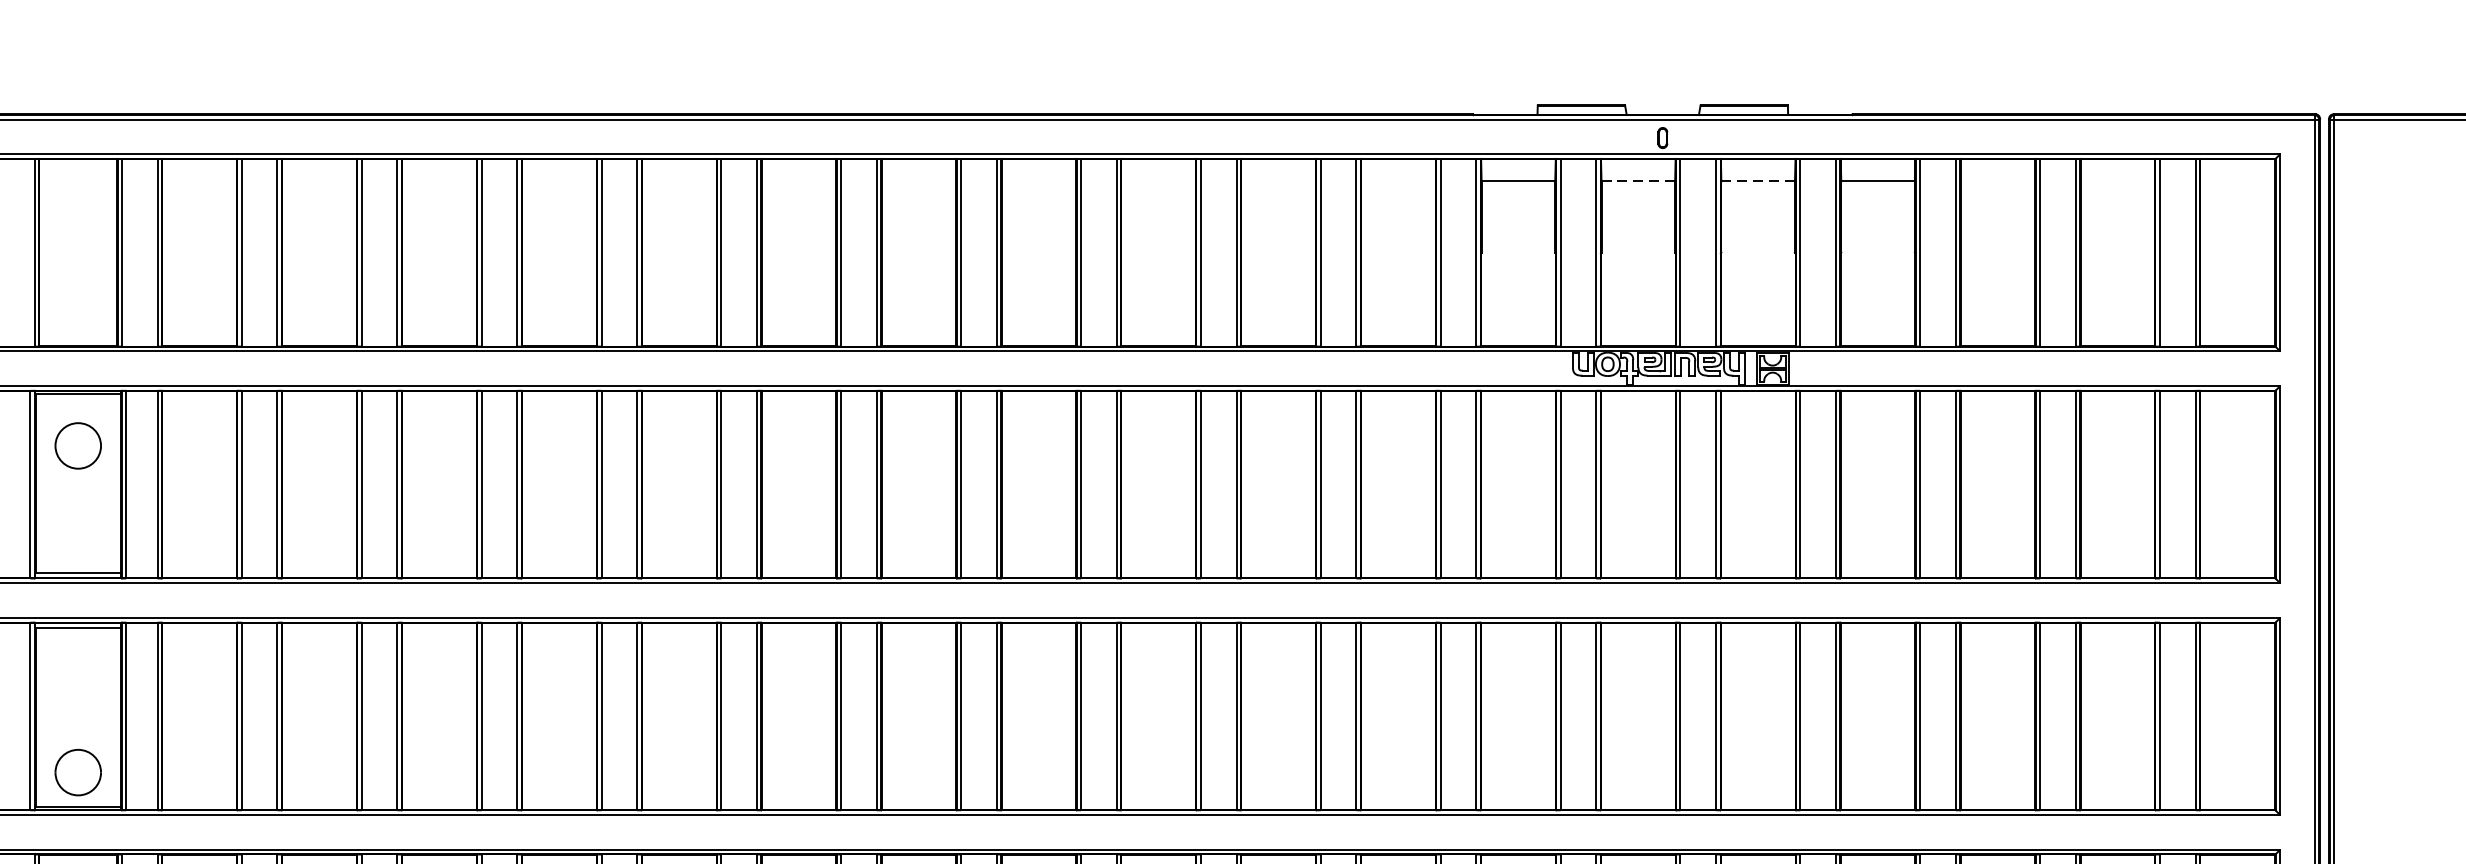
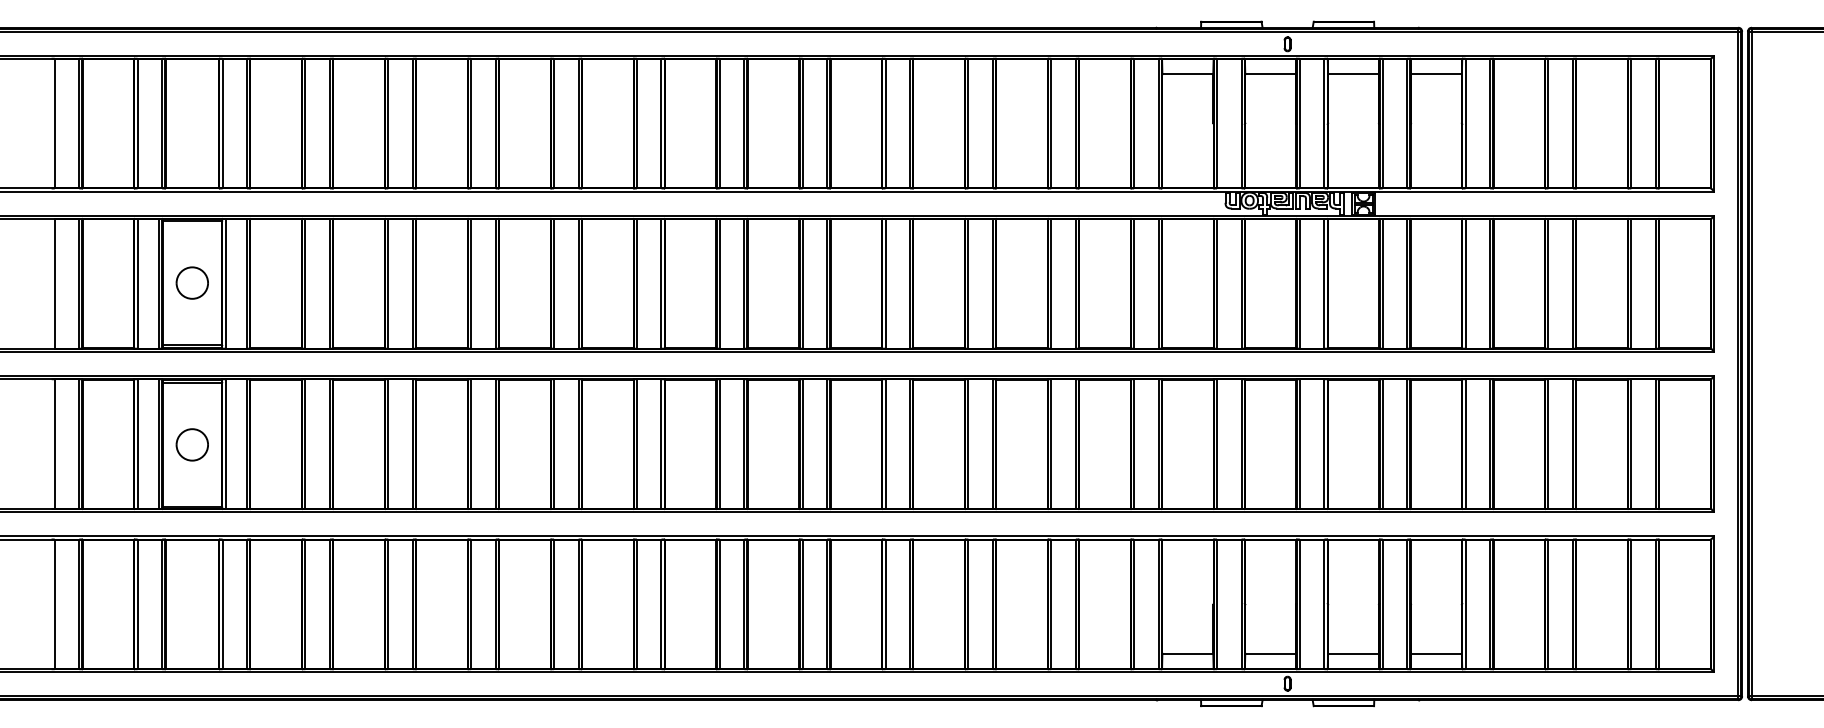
line: (1638, 181) -> (1270, 74), dashed -> solid
line: (1758, 181) -> (1353, 74), dashed -> solid
part: (77, 445) -> (191, 282), moved
part: (77, 772) -> (191, 444), moved

